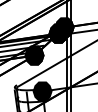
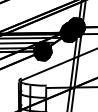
fill: (42, 91) -> (46, 87), removed

